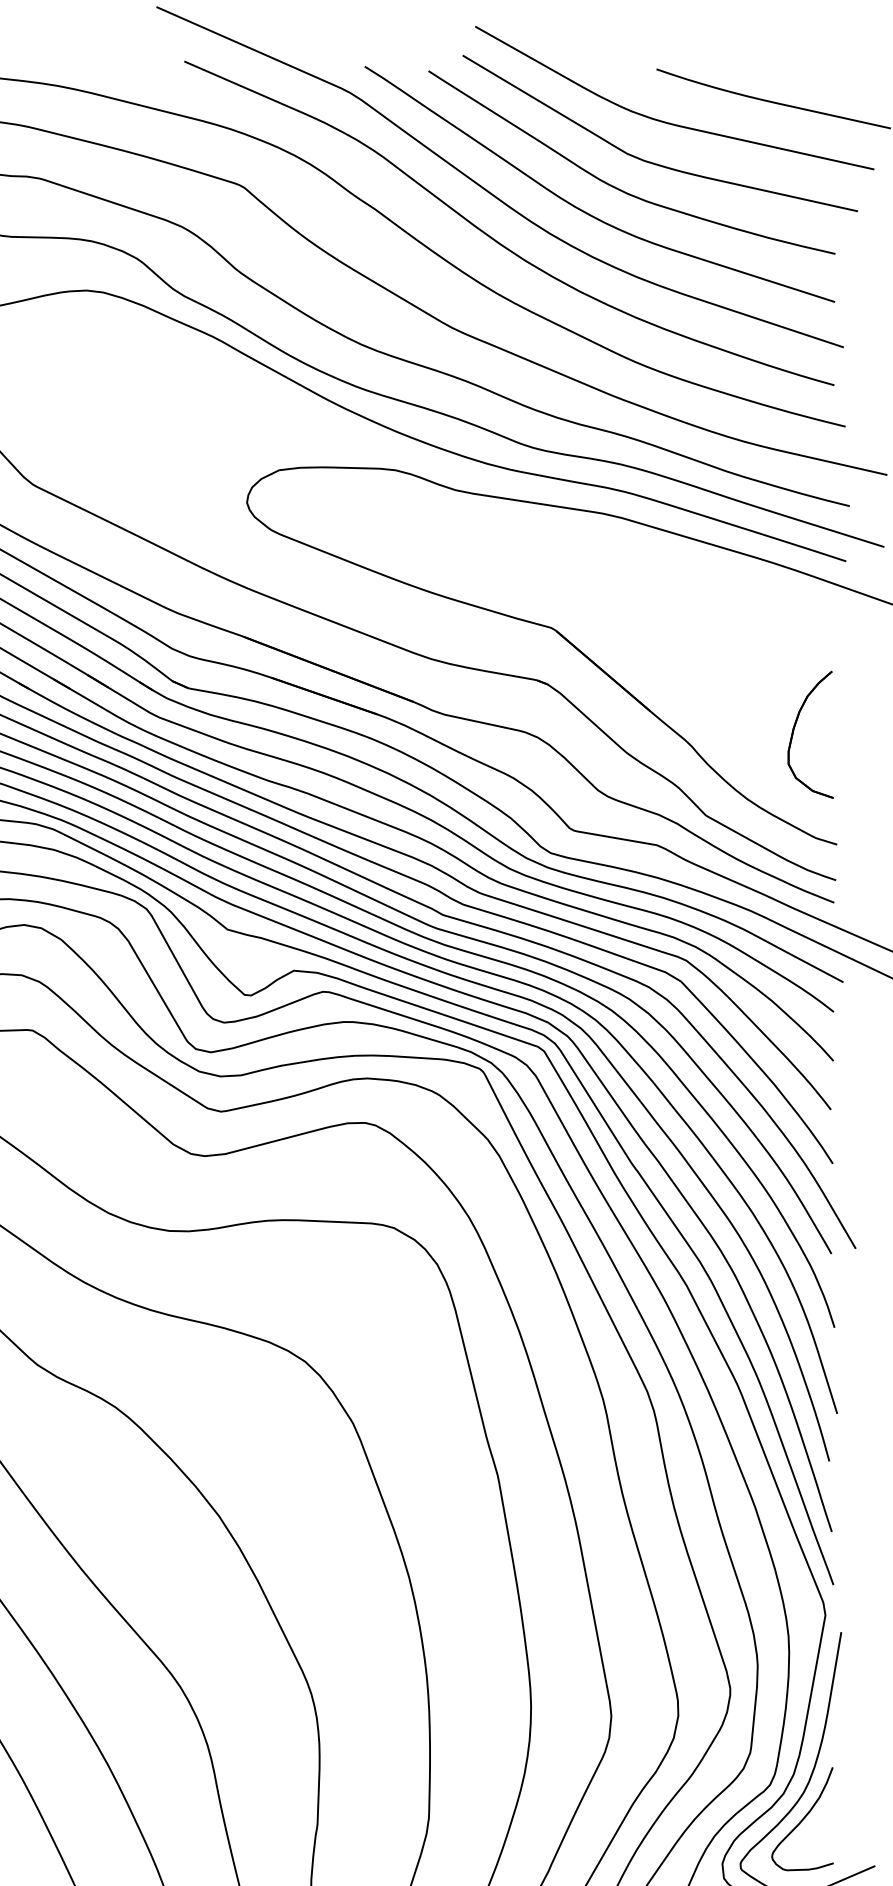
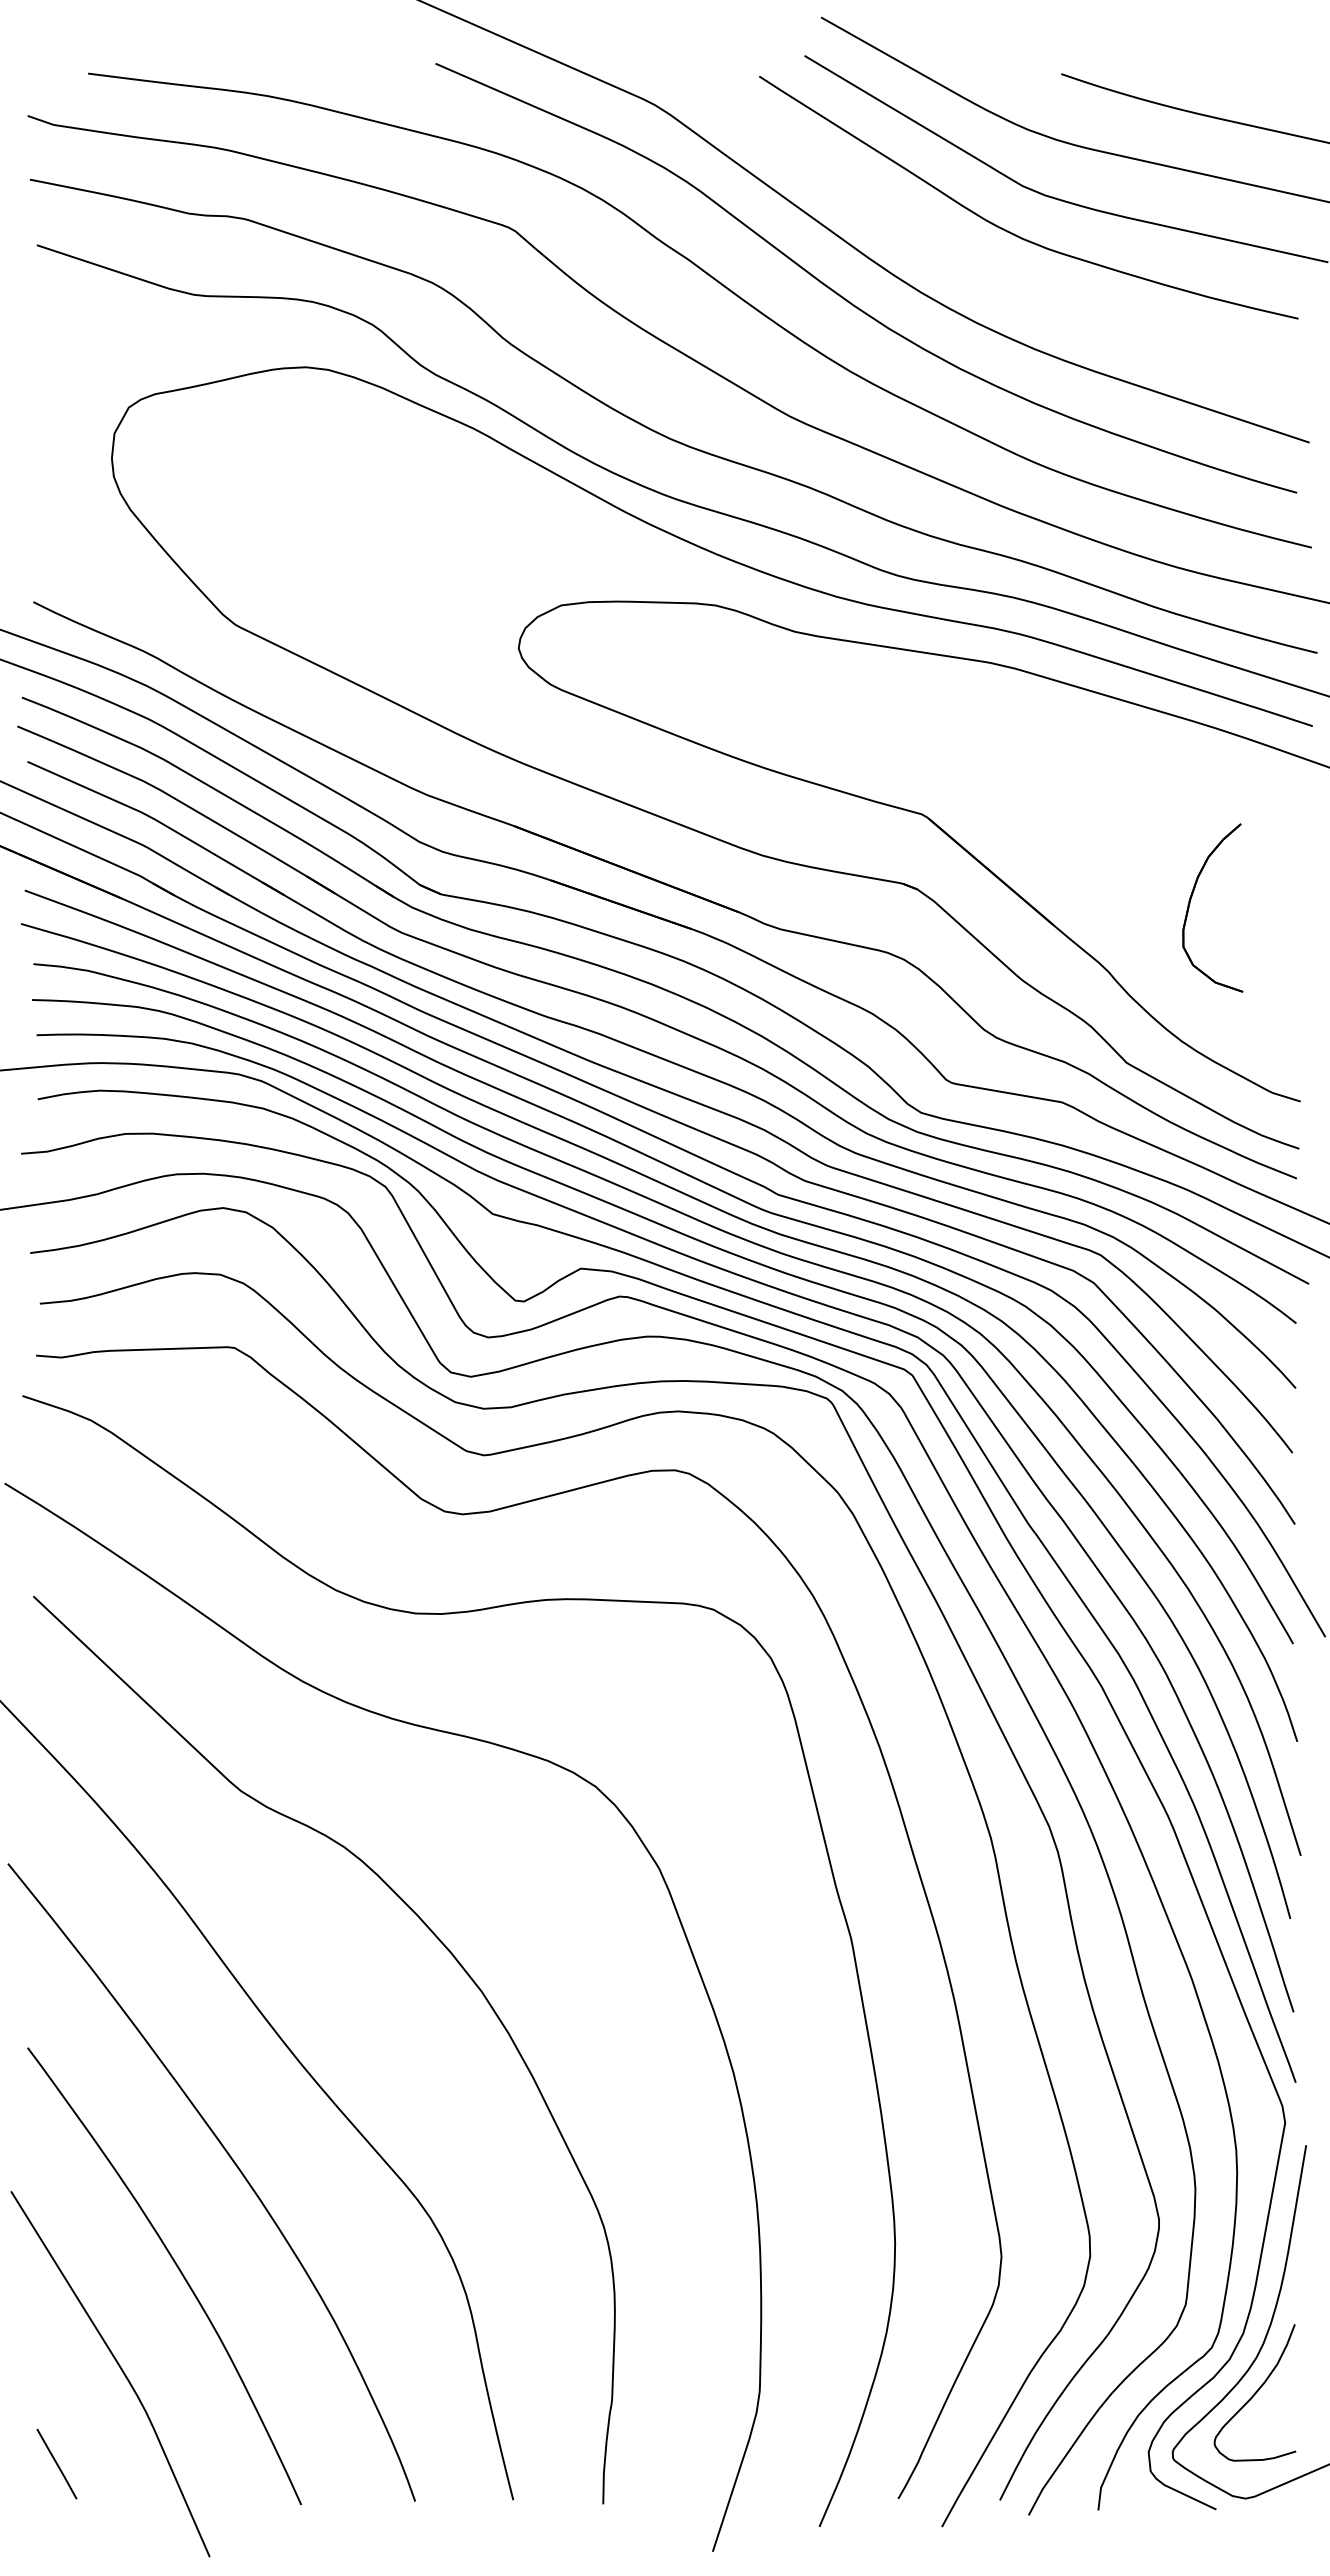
curve: (582, 209) -> (963, 260), removed
part: (793, 731) -> (1190, 903), moved

